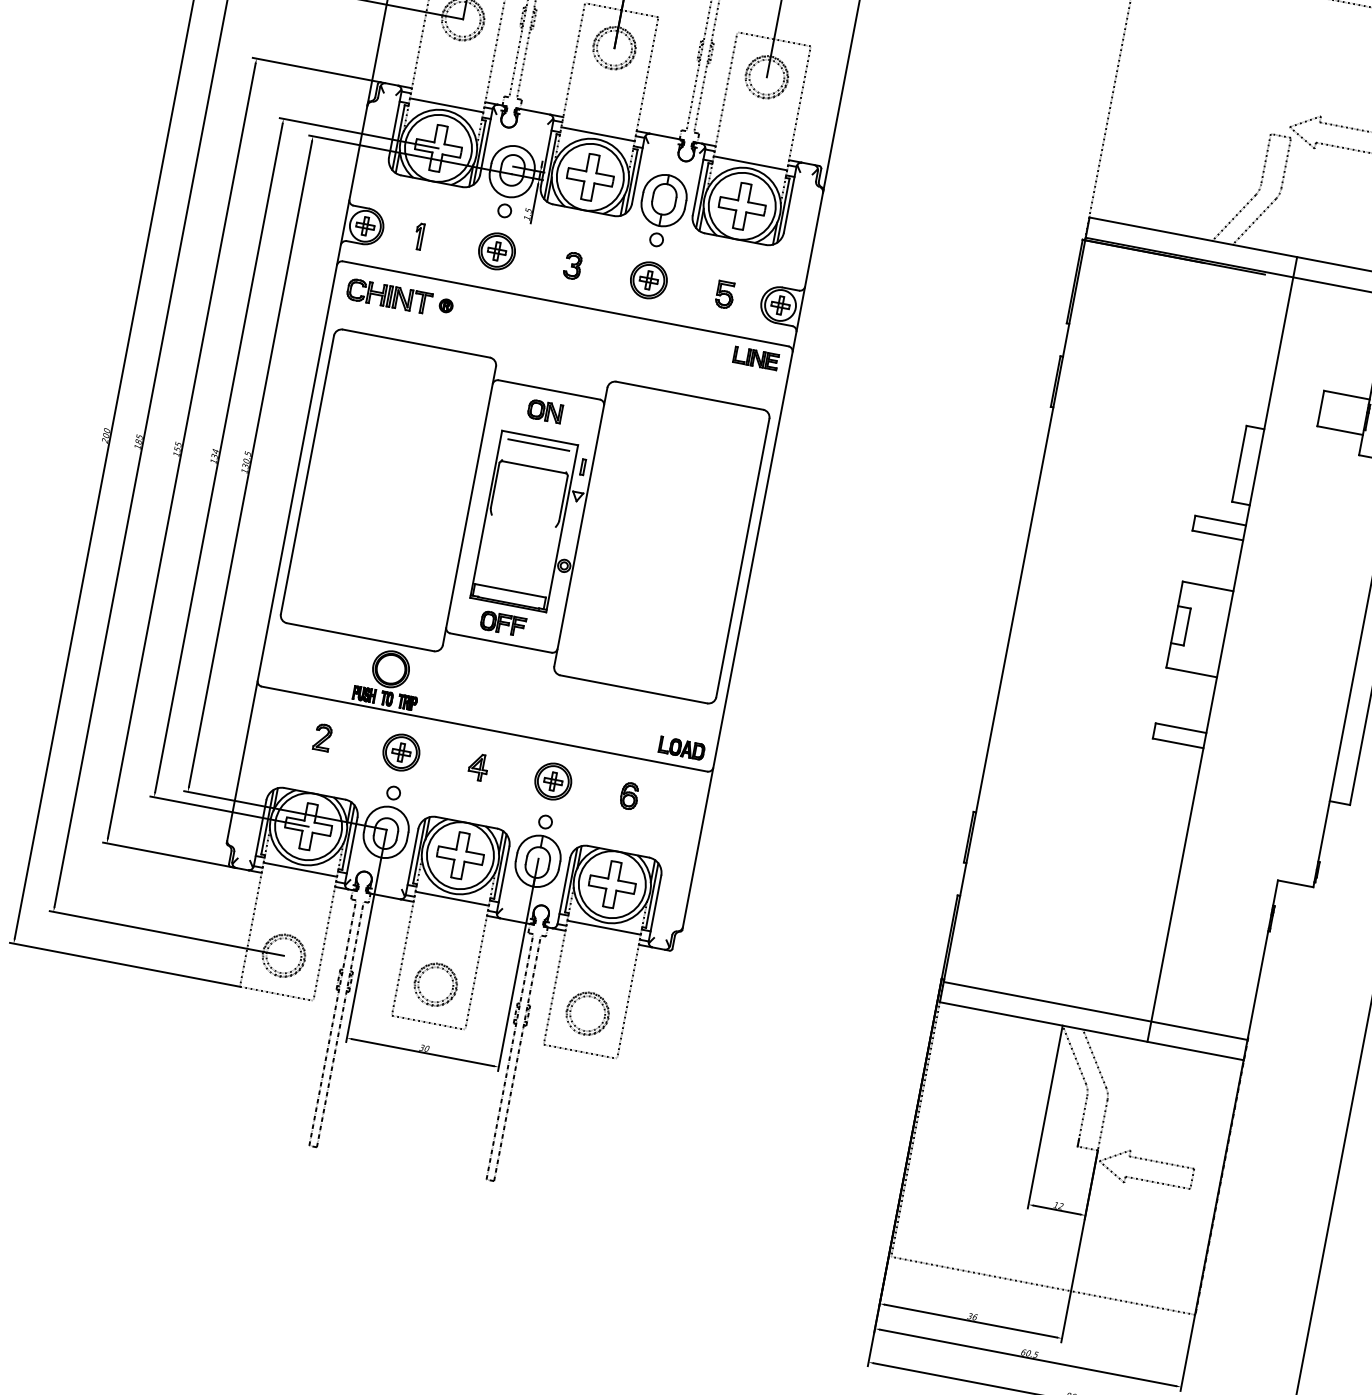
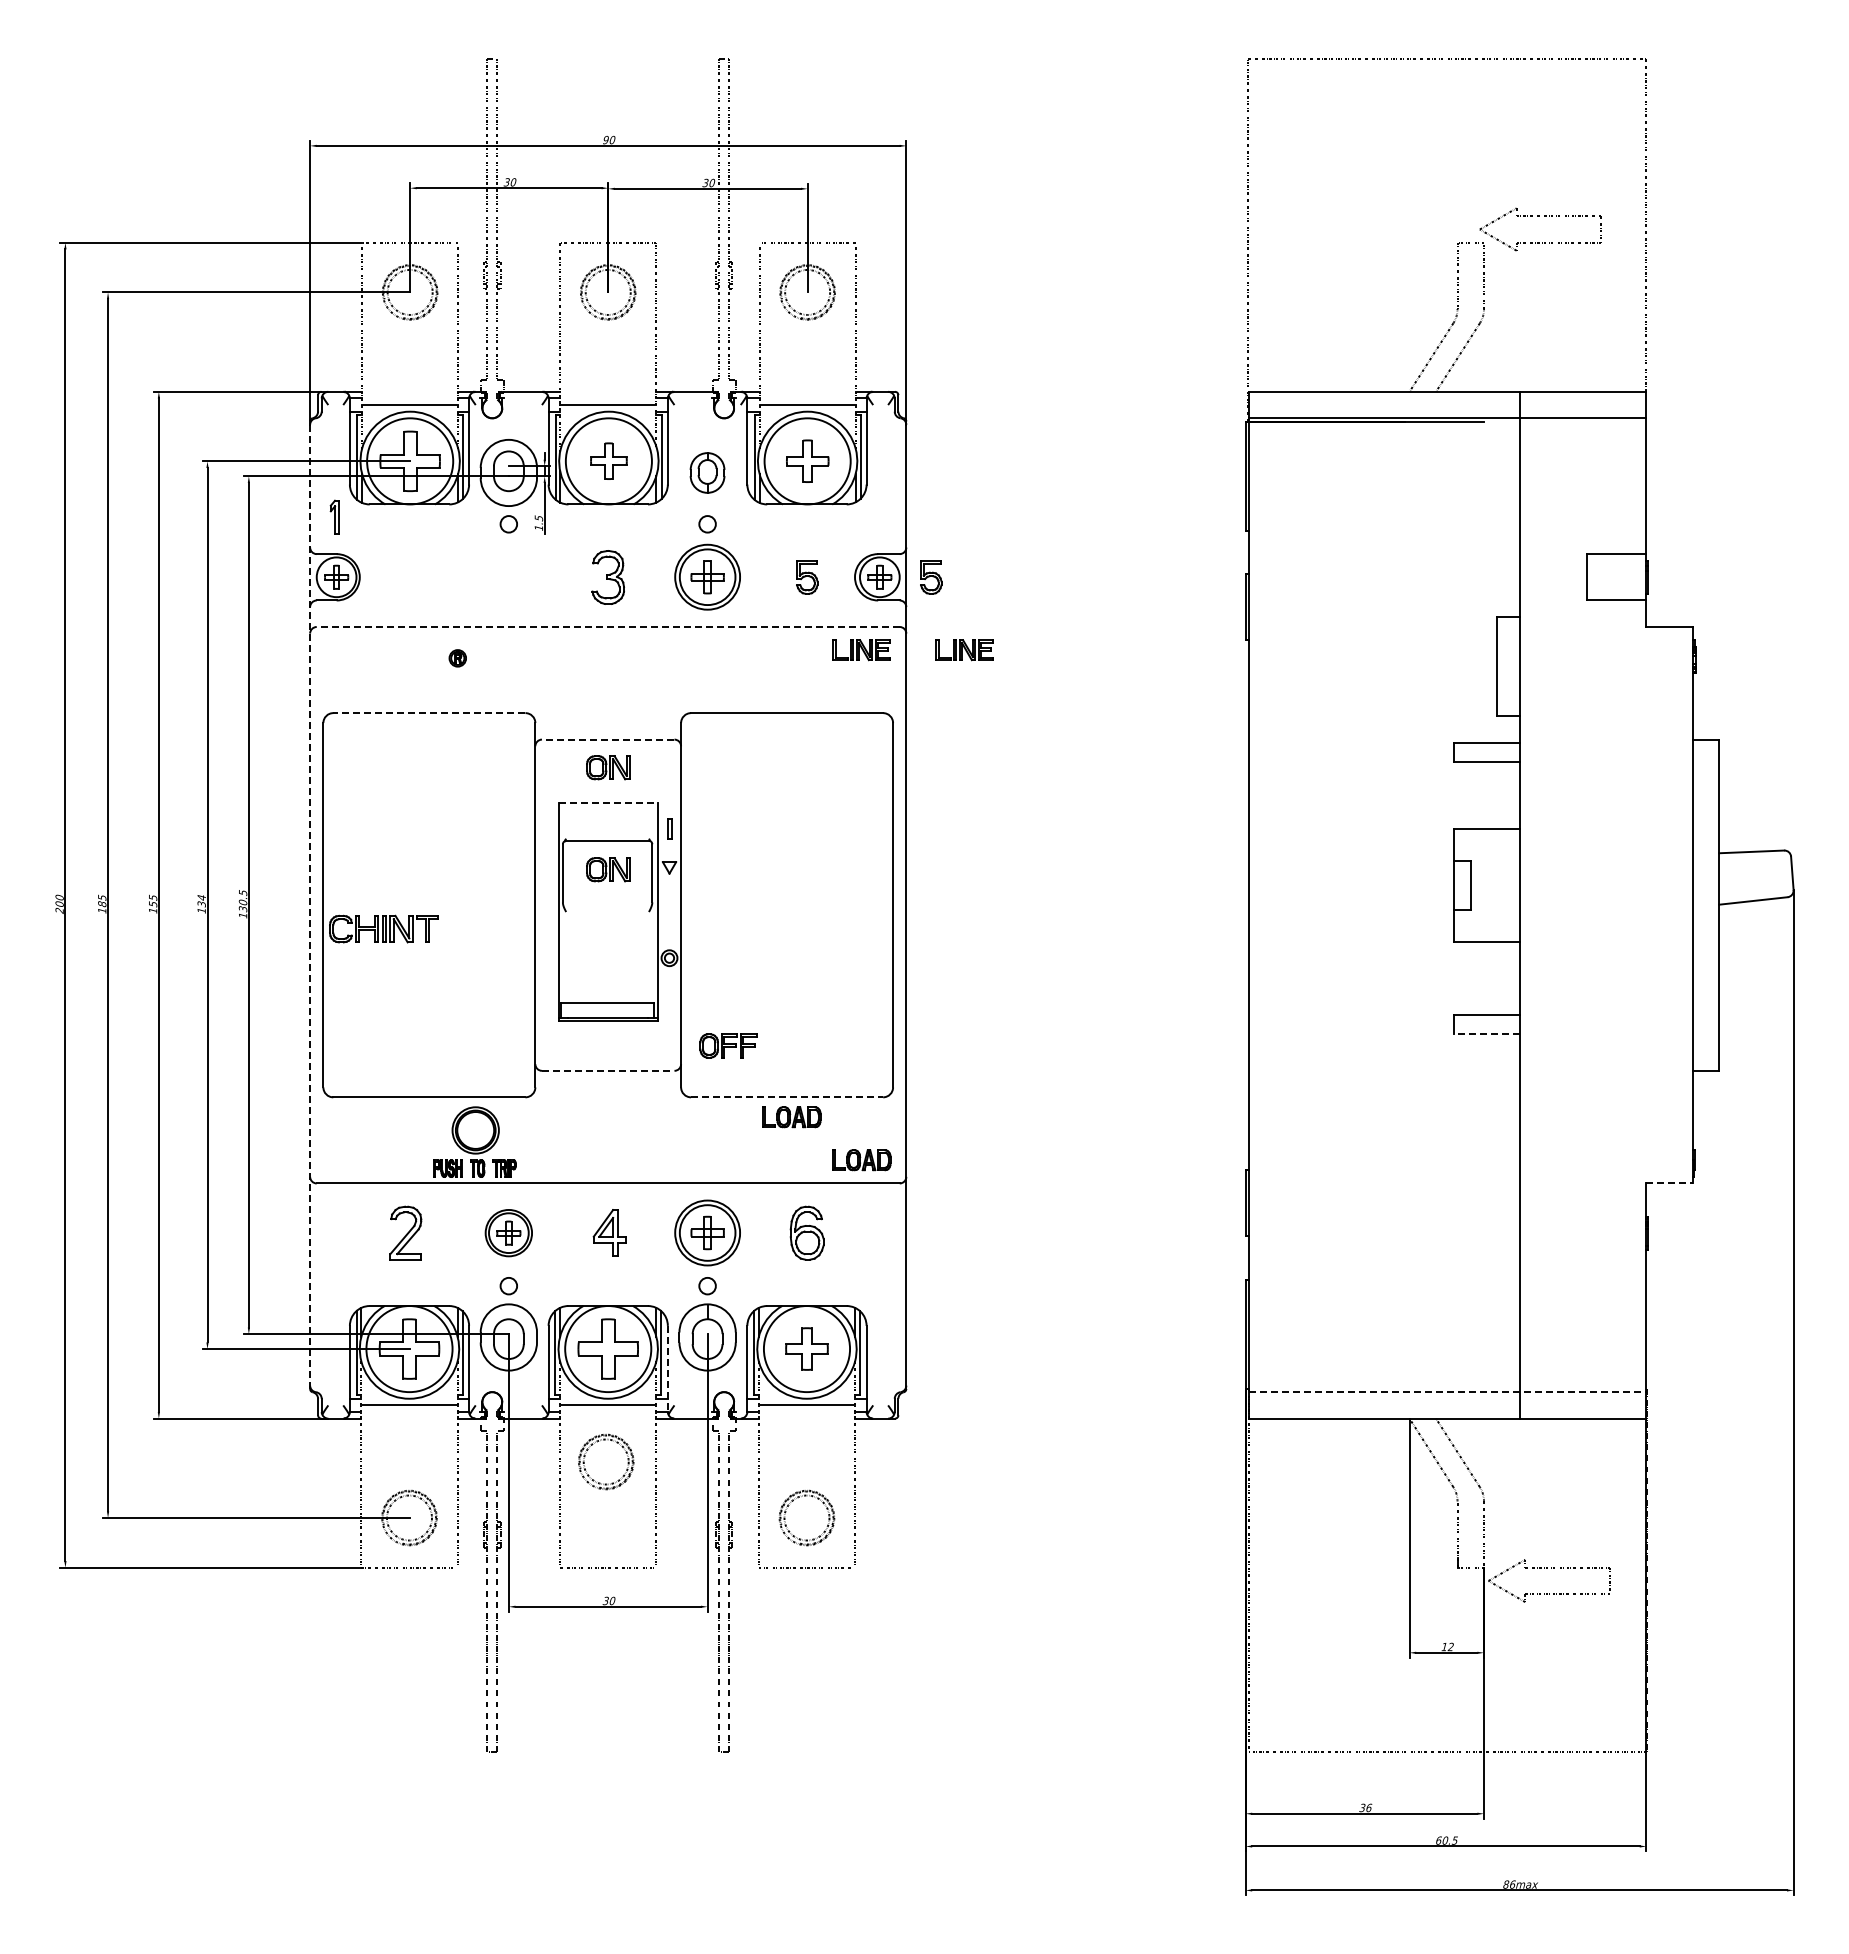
part: (590, 176) -> (608, 460), size x0.6
part: (664, 200) -> (707, 472), size x0.6
part: (742, 205) -> (807, 460), size x0.7
part: (418, 235) -> (334, 516), moved
part: (496, 251) -> (508, 577), removed
part: (572, 265) -> (607, 576), size x1.6
part: (648, 280) -> (707, 577), size x1.4
part: (389, 295) -> (383, 928), moved
line: (565, 304) -> (607, 627), solid -> dashed
part: (819, 313) -> (931, 577), added
line: (415, 343) -> (428, 713), solid -> dashed
part: (834, 373) -> (964, 650), added
line: (548, 389) -> (607, 739), solid -> dashed
line: (540, 438) -> (608, 802), solid -> dashed
line: (538, 444) -> (607, 811), removed
line: (297, 473) -> (310, 905), solid -> dashed
part: (530, 489) -> (608, 869), added
part: (503, 623) -> (728, 1045), moved
line: (501, 642) -> (608, 1070), solid -> dashed
line: (634, 689) -> (787, 1097), solid -> dashed
part: (634, 705) -> (791, 1117), added
part: (322, 737) -> (405, 1232), size x1.6
line: (1177, 743) -> (1486, 1034), solid -> dashed
part: (478, 766) -> (609, 1232), size x1.4
part: (553, 781) -> (707, 1233), size x1.4
part: (629, 795) -> (807, 1232), size x1.6
line: (502, 879) -> (667, 1369), solid -> dashed
part: (612, 884) -> (806, 1348), size x0.7
line: (1296, 884) -> (1670, 1183), solid -> dashed
part: (442, 969) -> (611, 1441), moved
line: (1095, 1011) -> (1447, 1392), solid -> dashed

